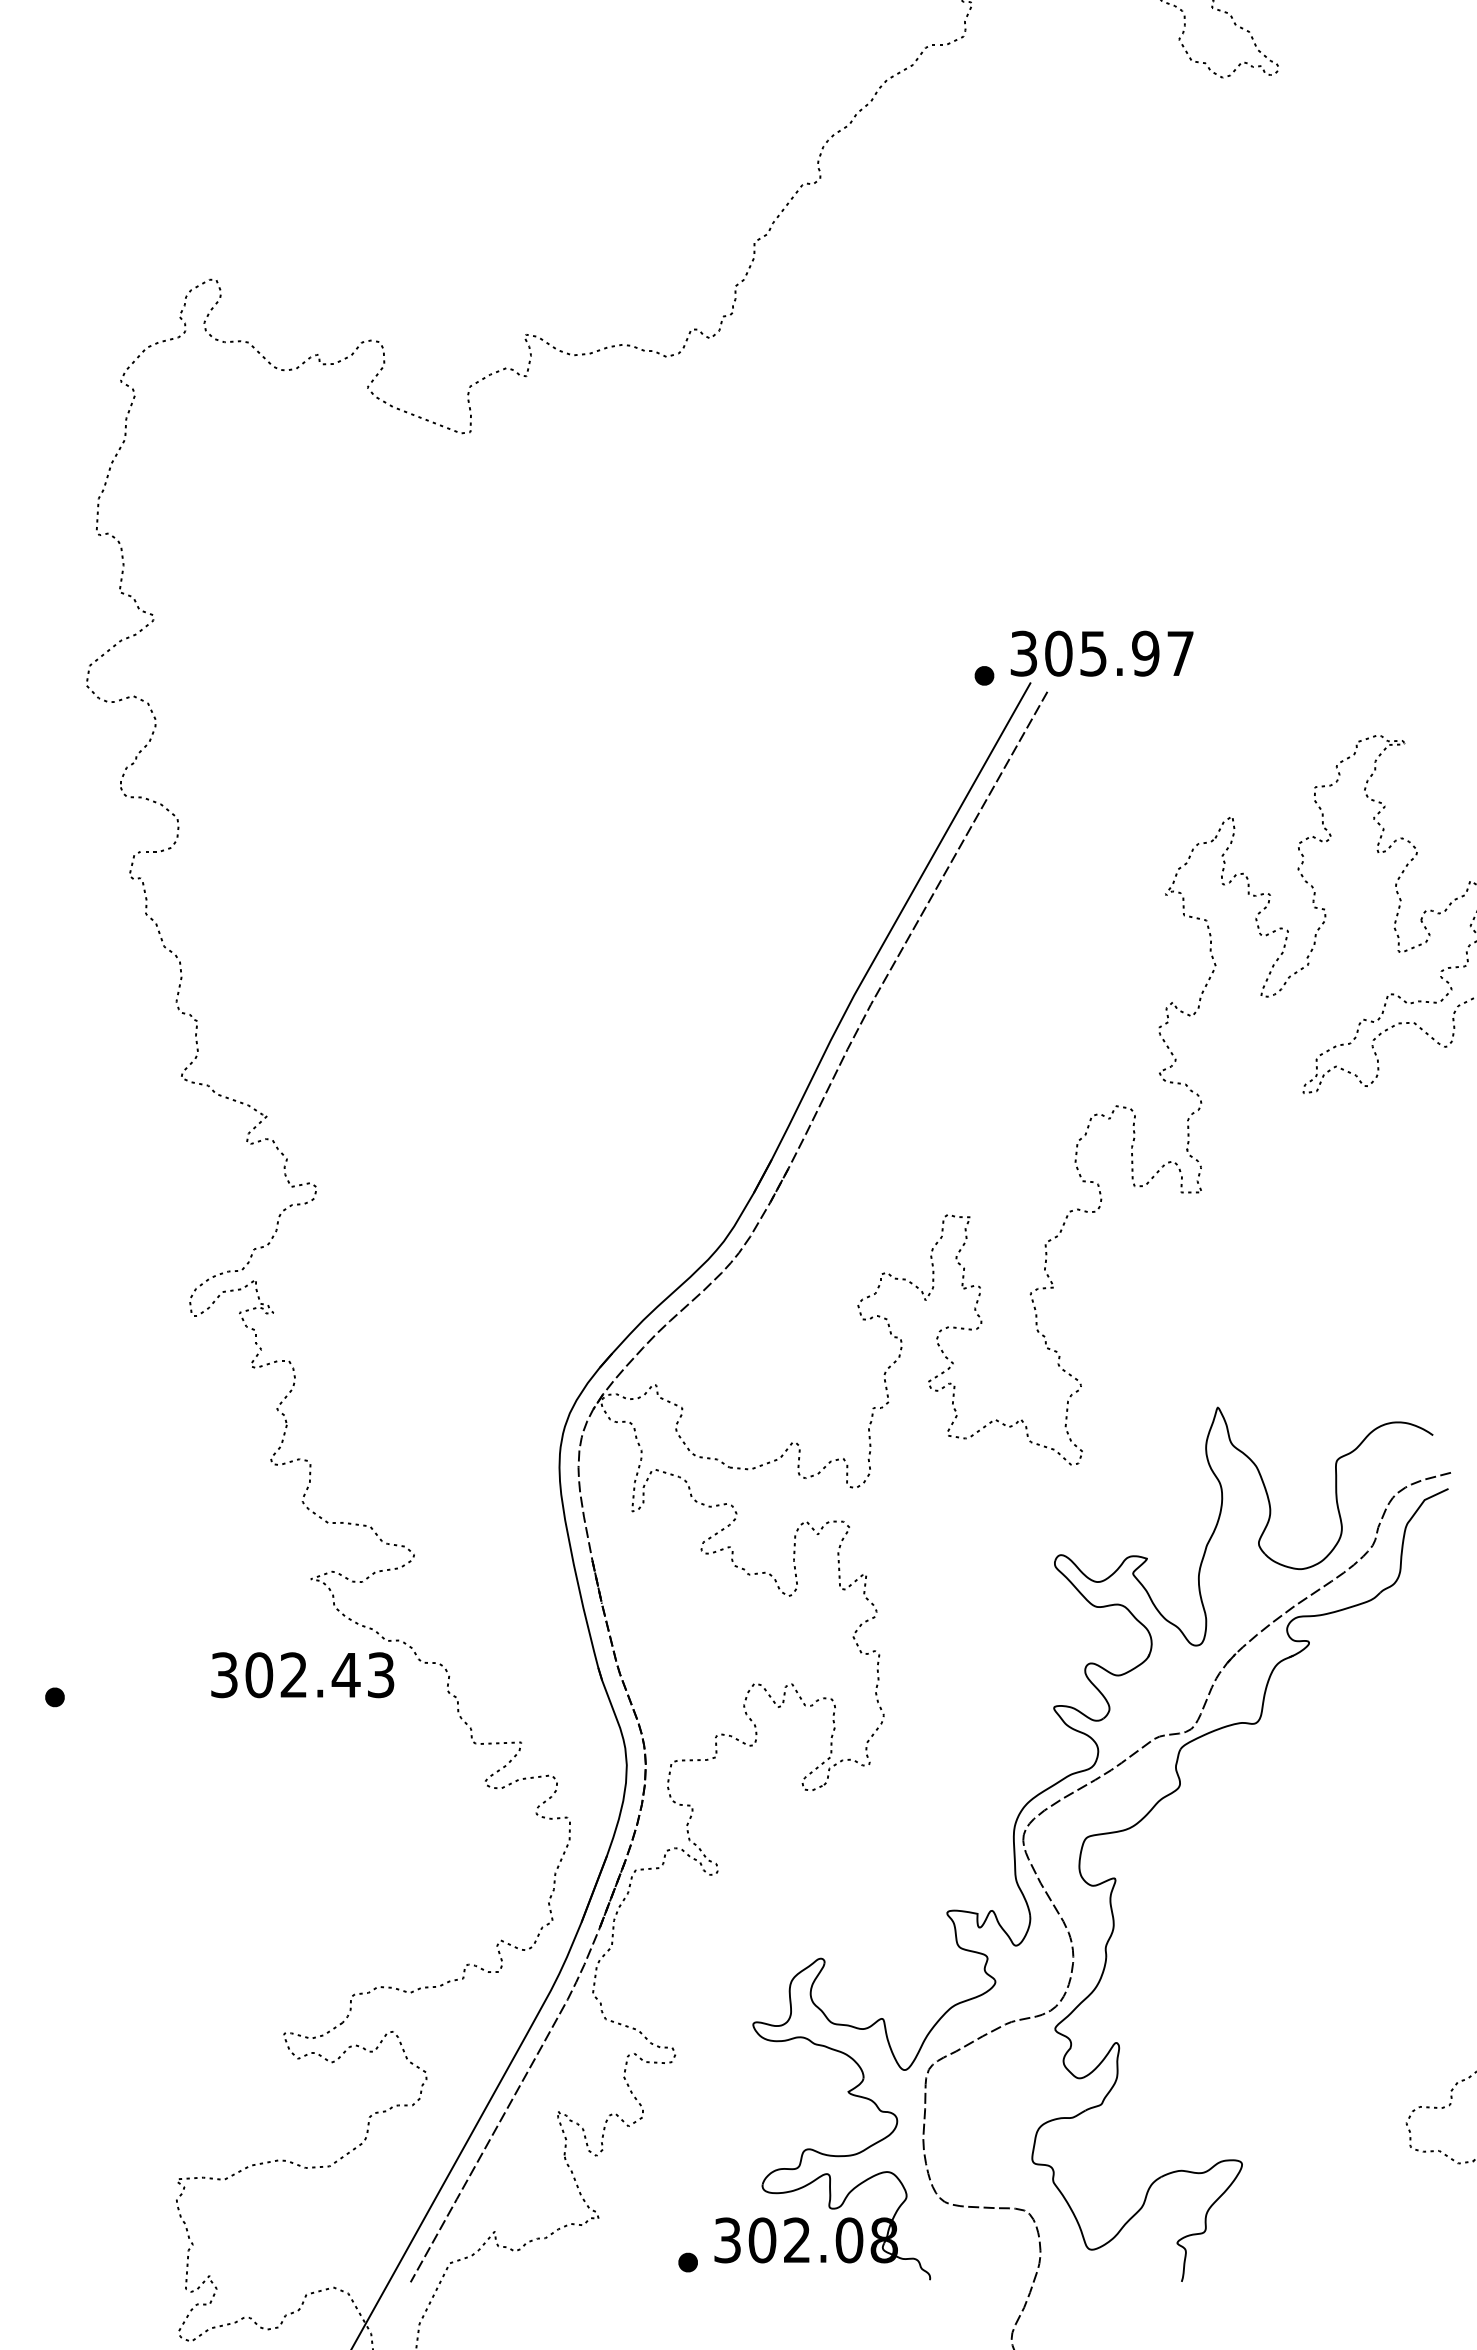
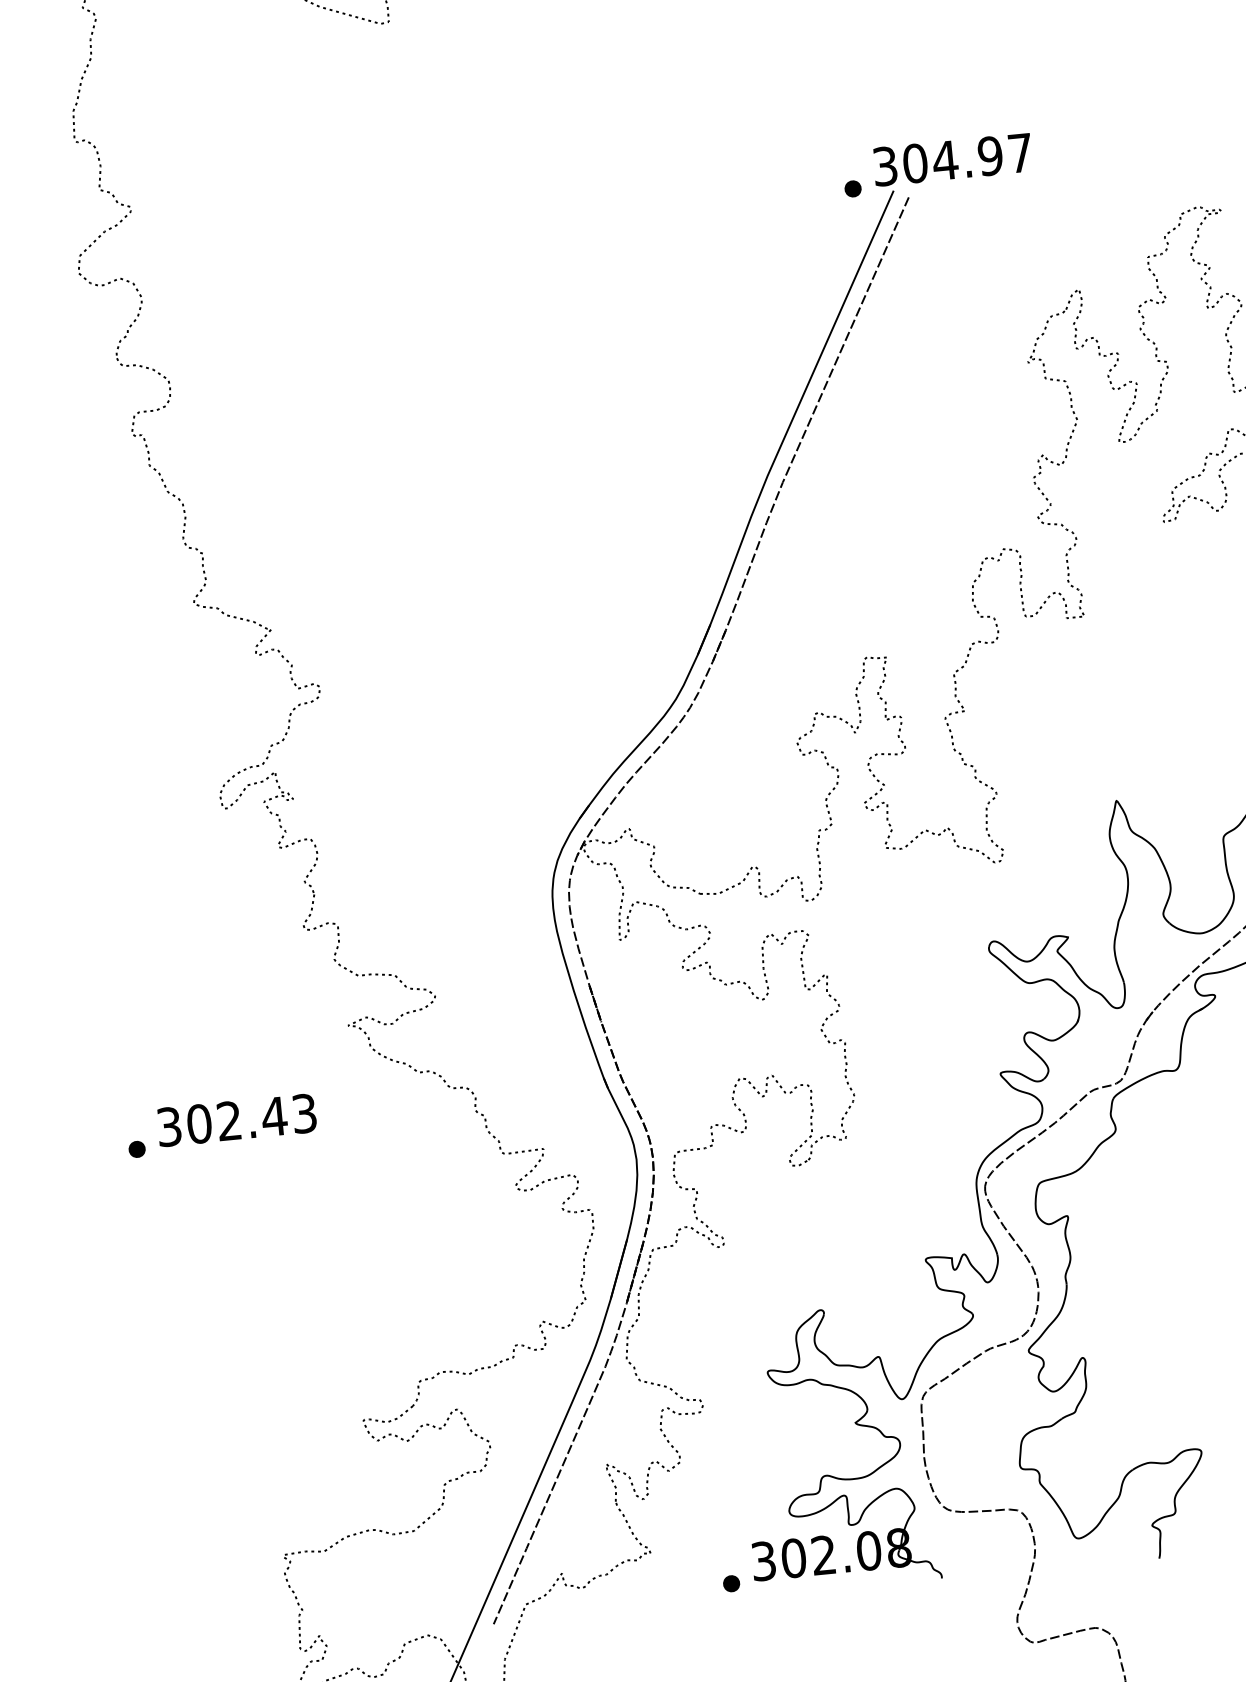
text: (1093, 653) -> (945, 160), 305.97 -> 304.97
text: (302, 1675) -> (236, 1120), moved

